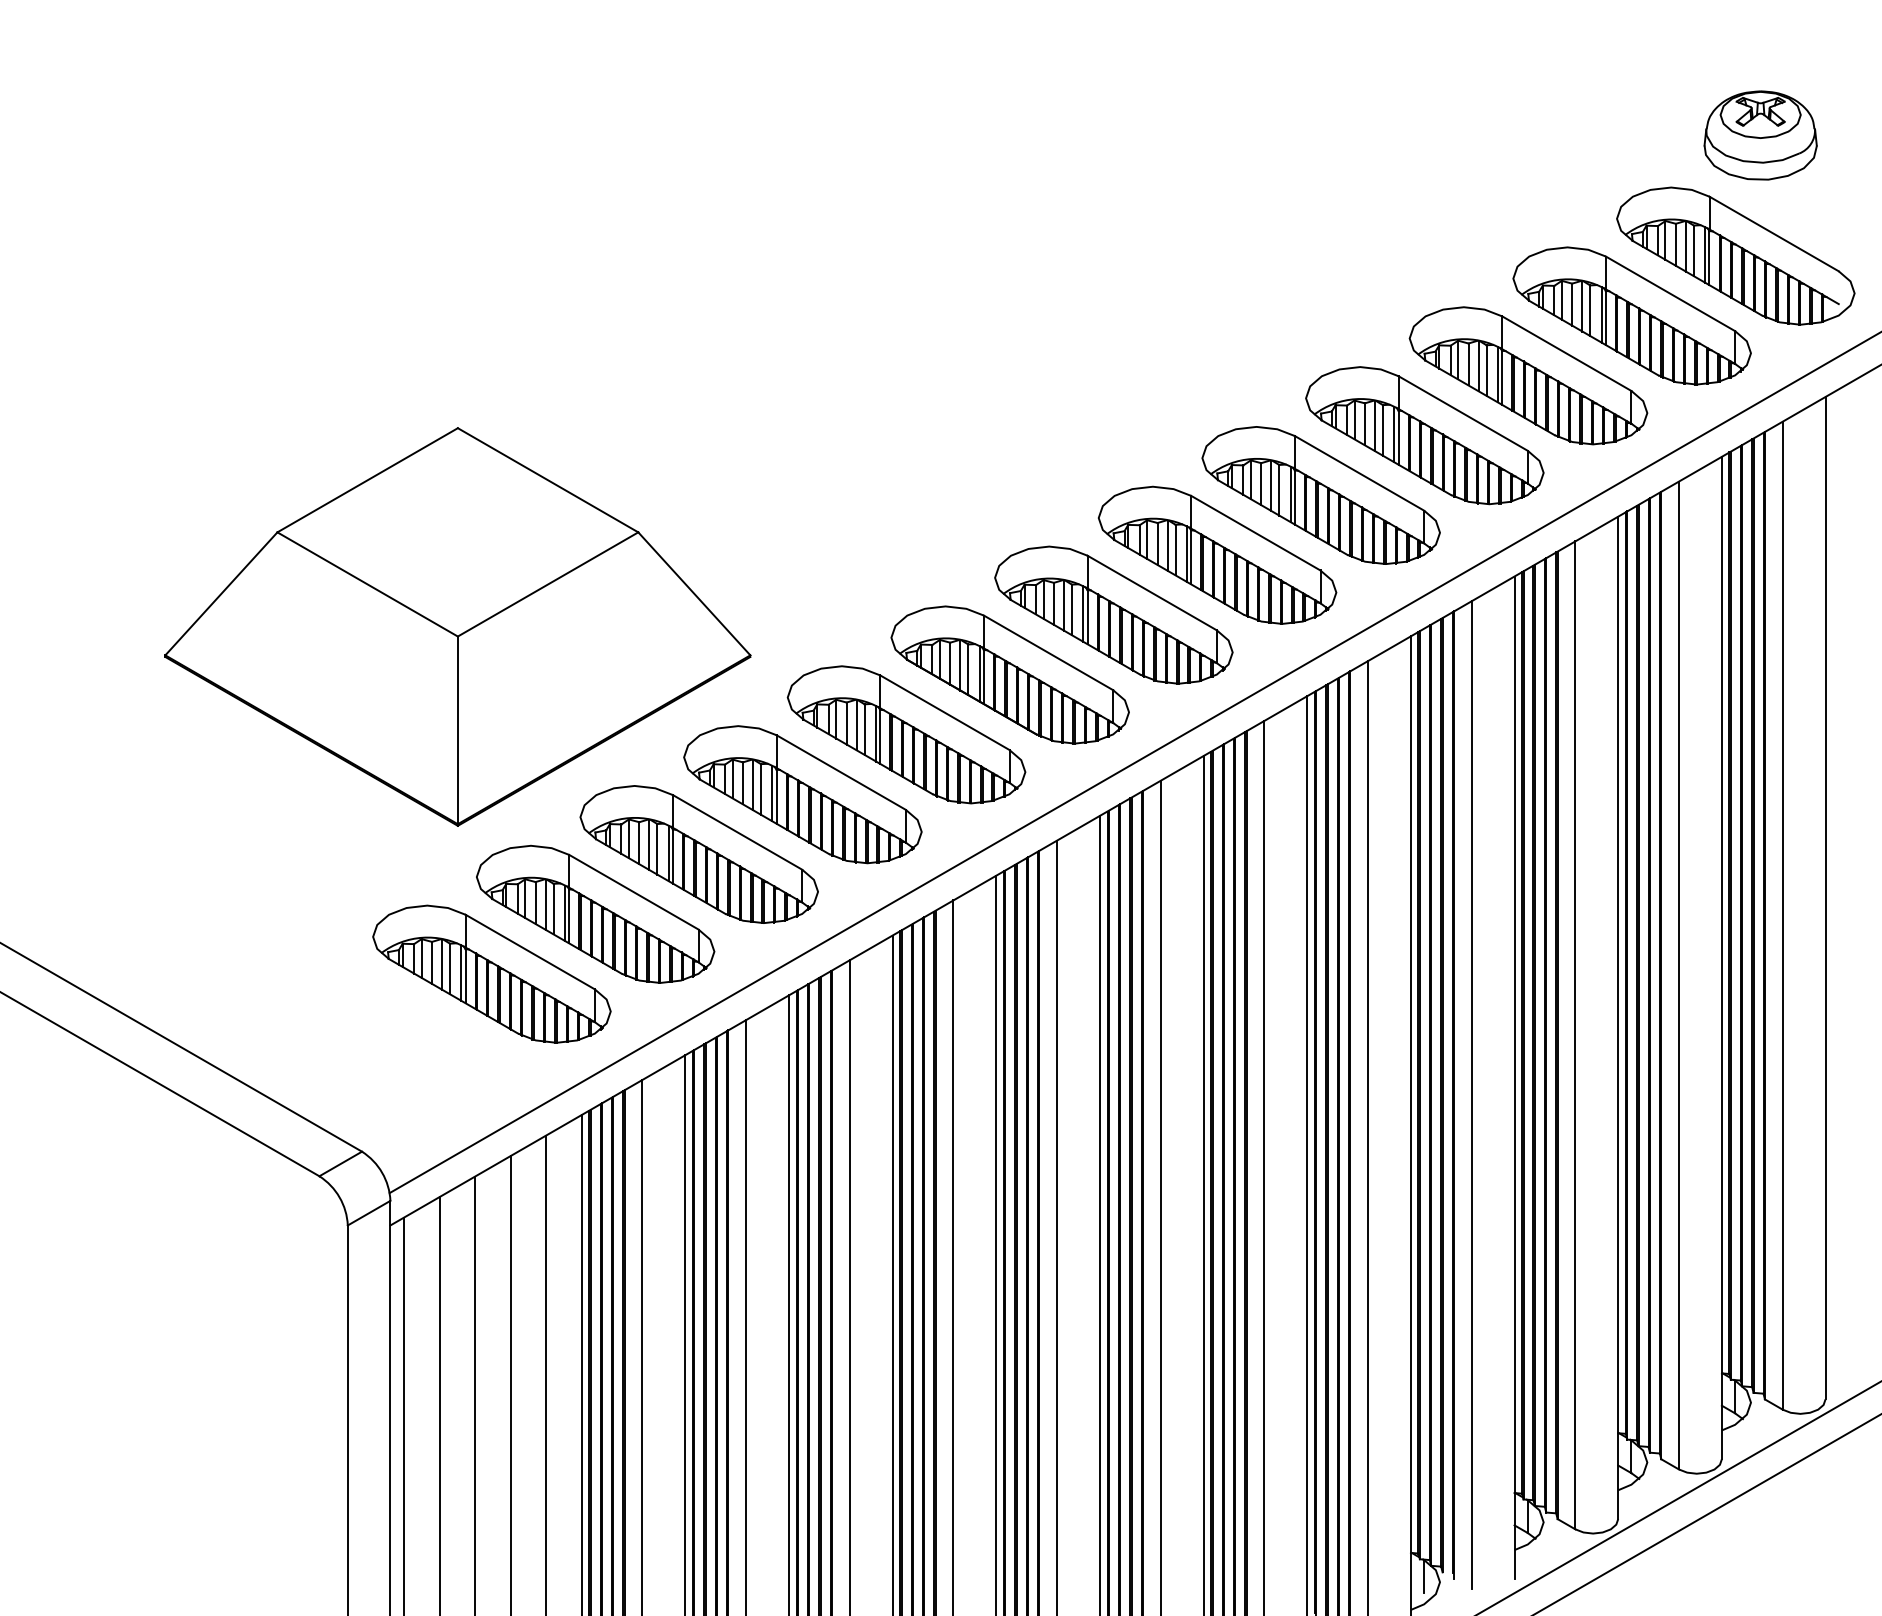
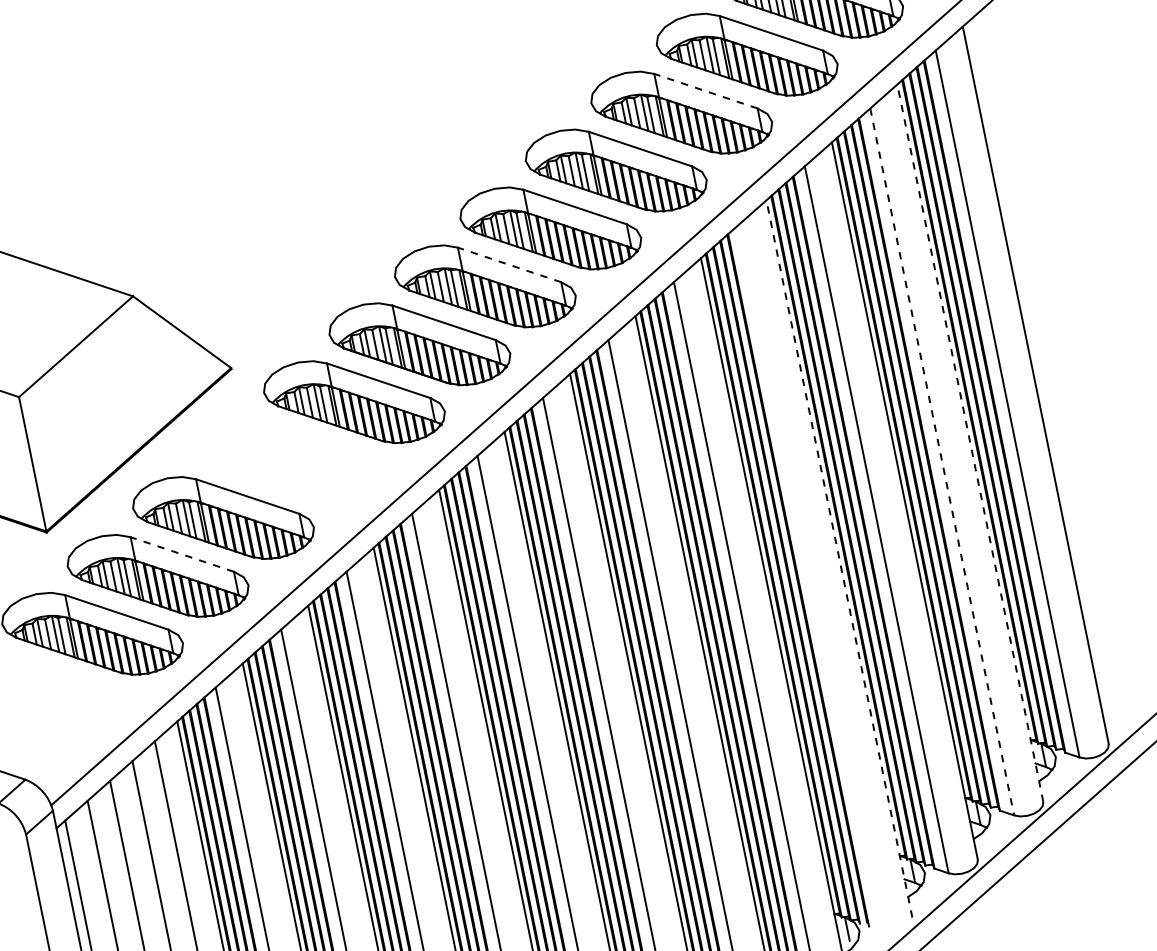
line: (1463, 413) -> (706, 91), solid -> dashed
line: (1152, 593) -> (509, 265), solid -> dashed
part: (802, 794) -> (288, 460), removed
line: (633, 892) -> (182, 554), solid -> dashed
line: (1721, 957) -> (969, 442), solid -> dashed
line: (1679, 975) -> (942, 461), solid -> dashed
line: (1514, 1077) -> (839, 558), solid -> dashed
line: (1471, 1095) -> (811, 577), removed

